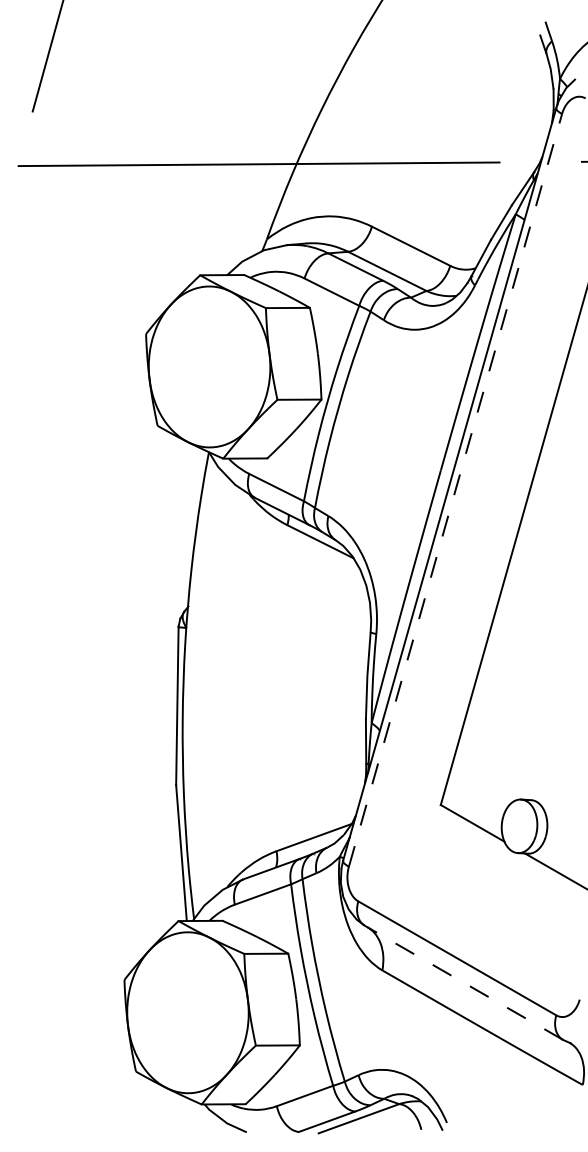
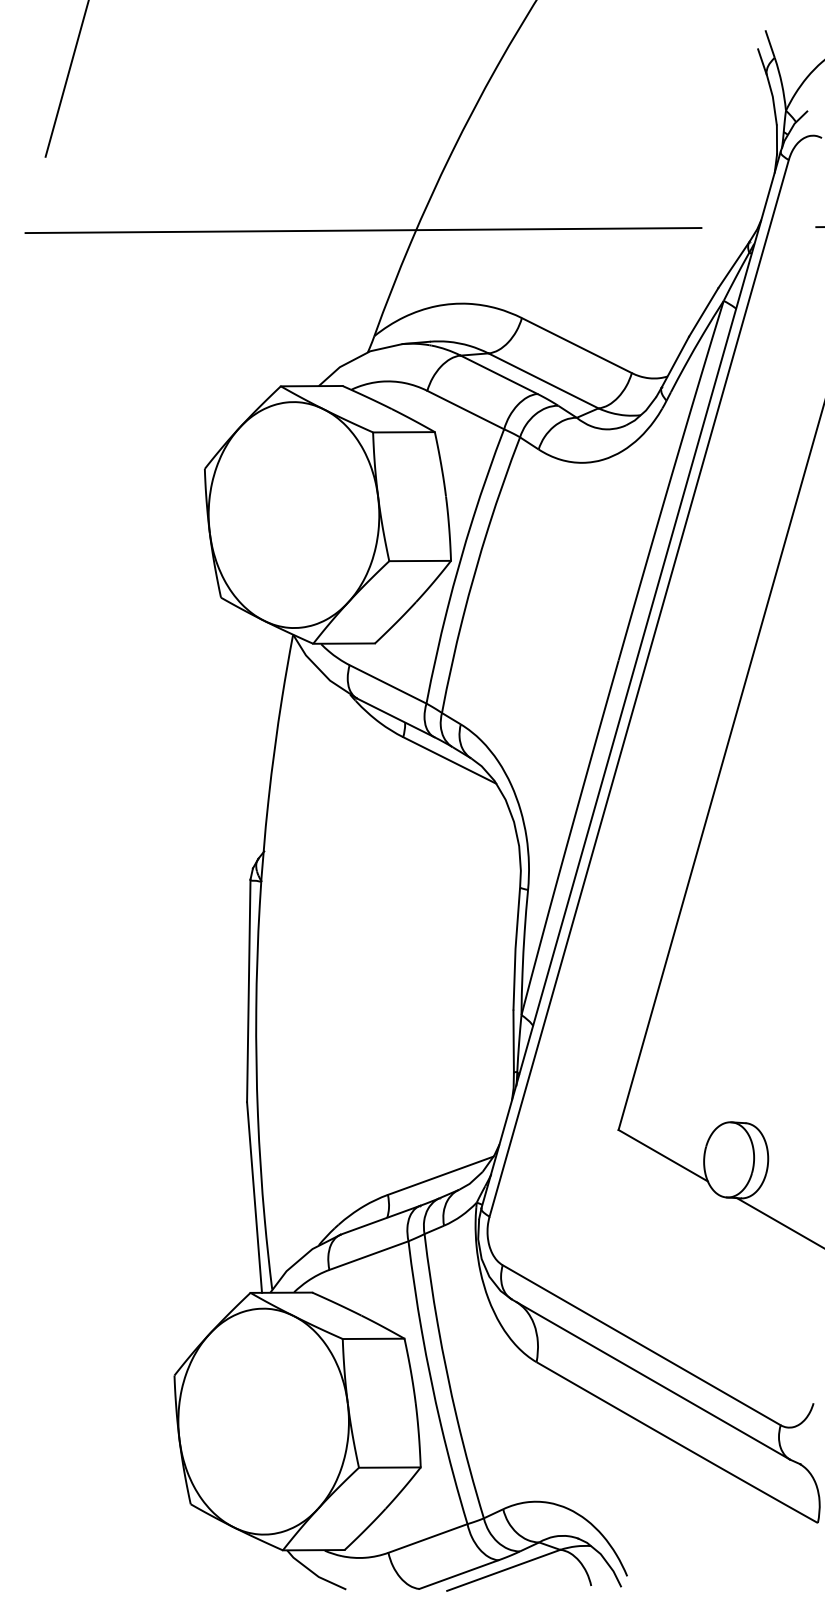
line: (455, 489) -> (639, 687), dashed -> solid
line: (463, 982) -> (650, 1379), dashed -> solid

